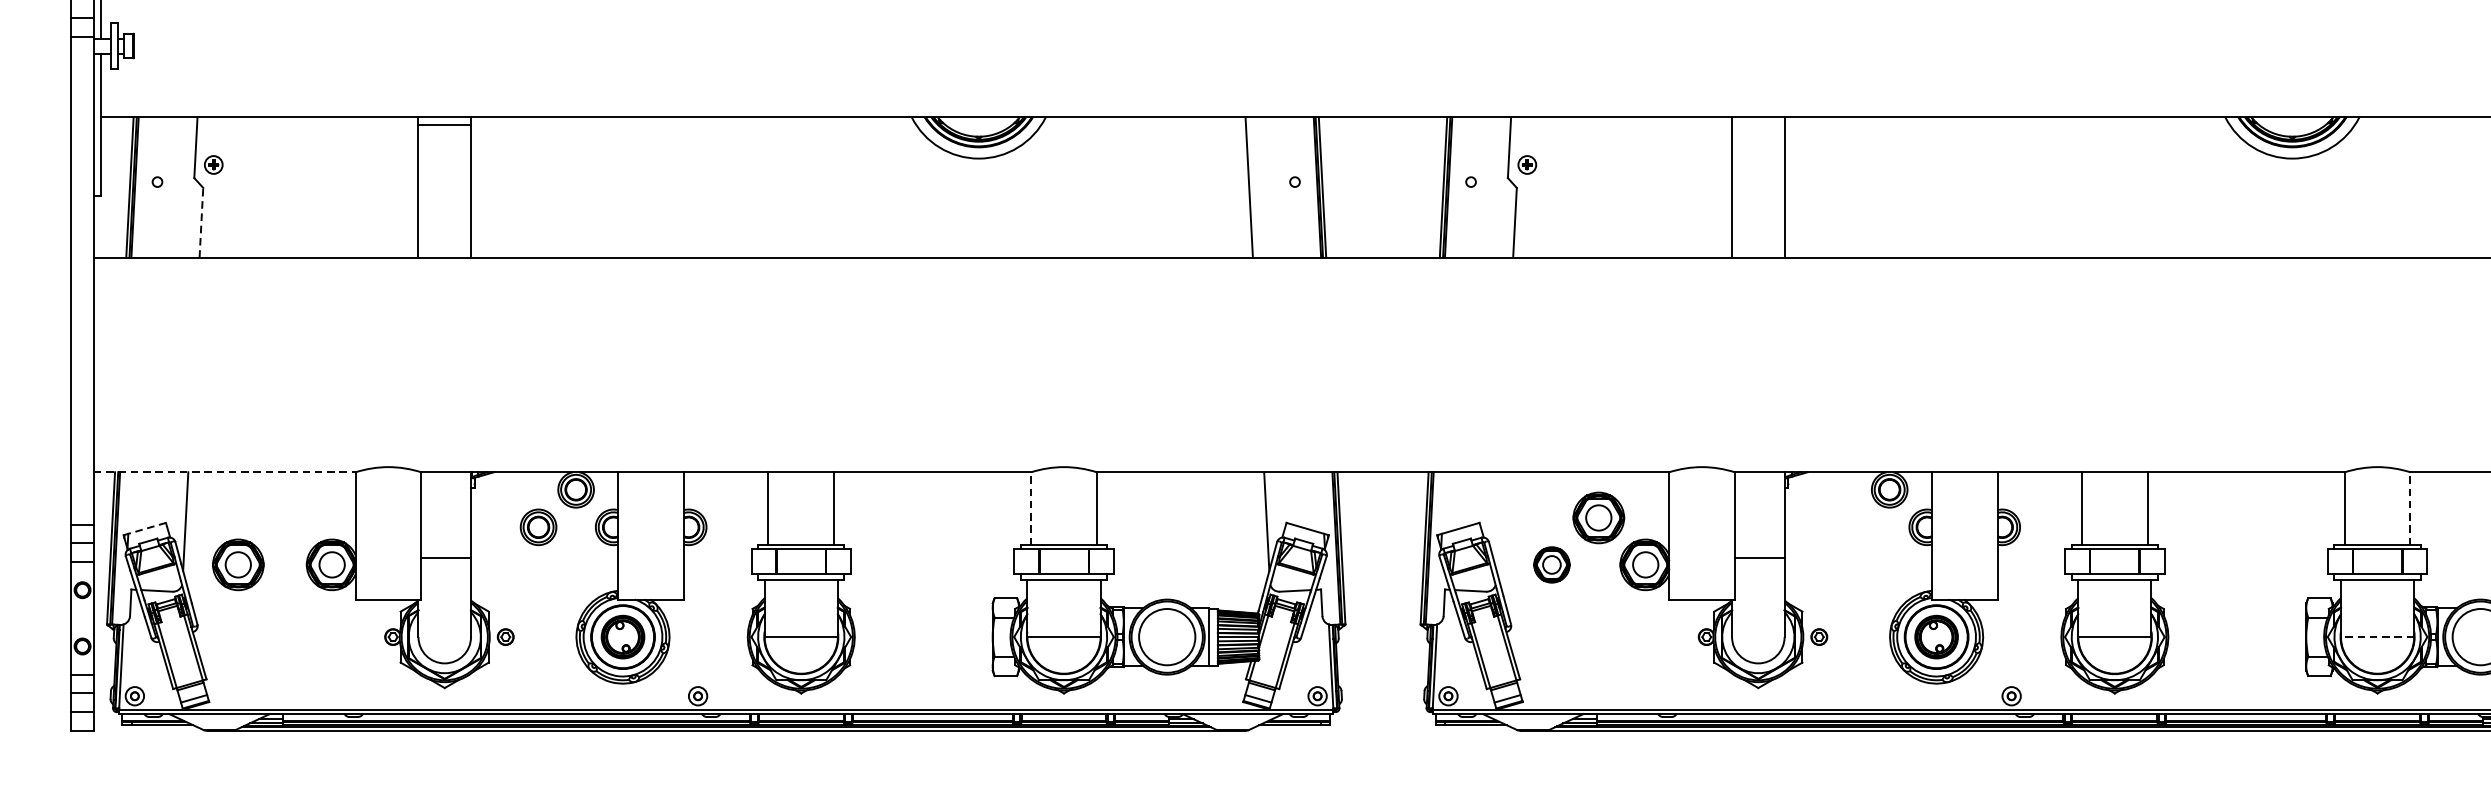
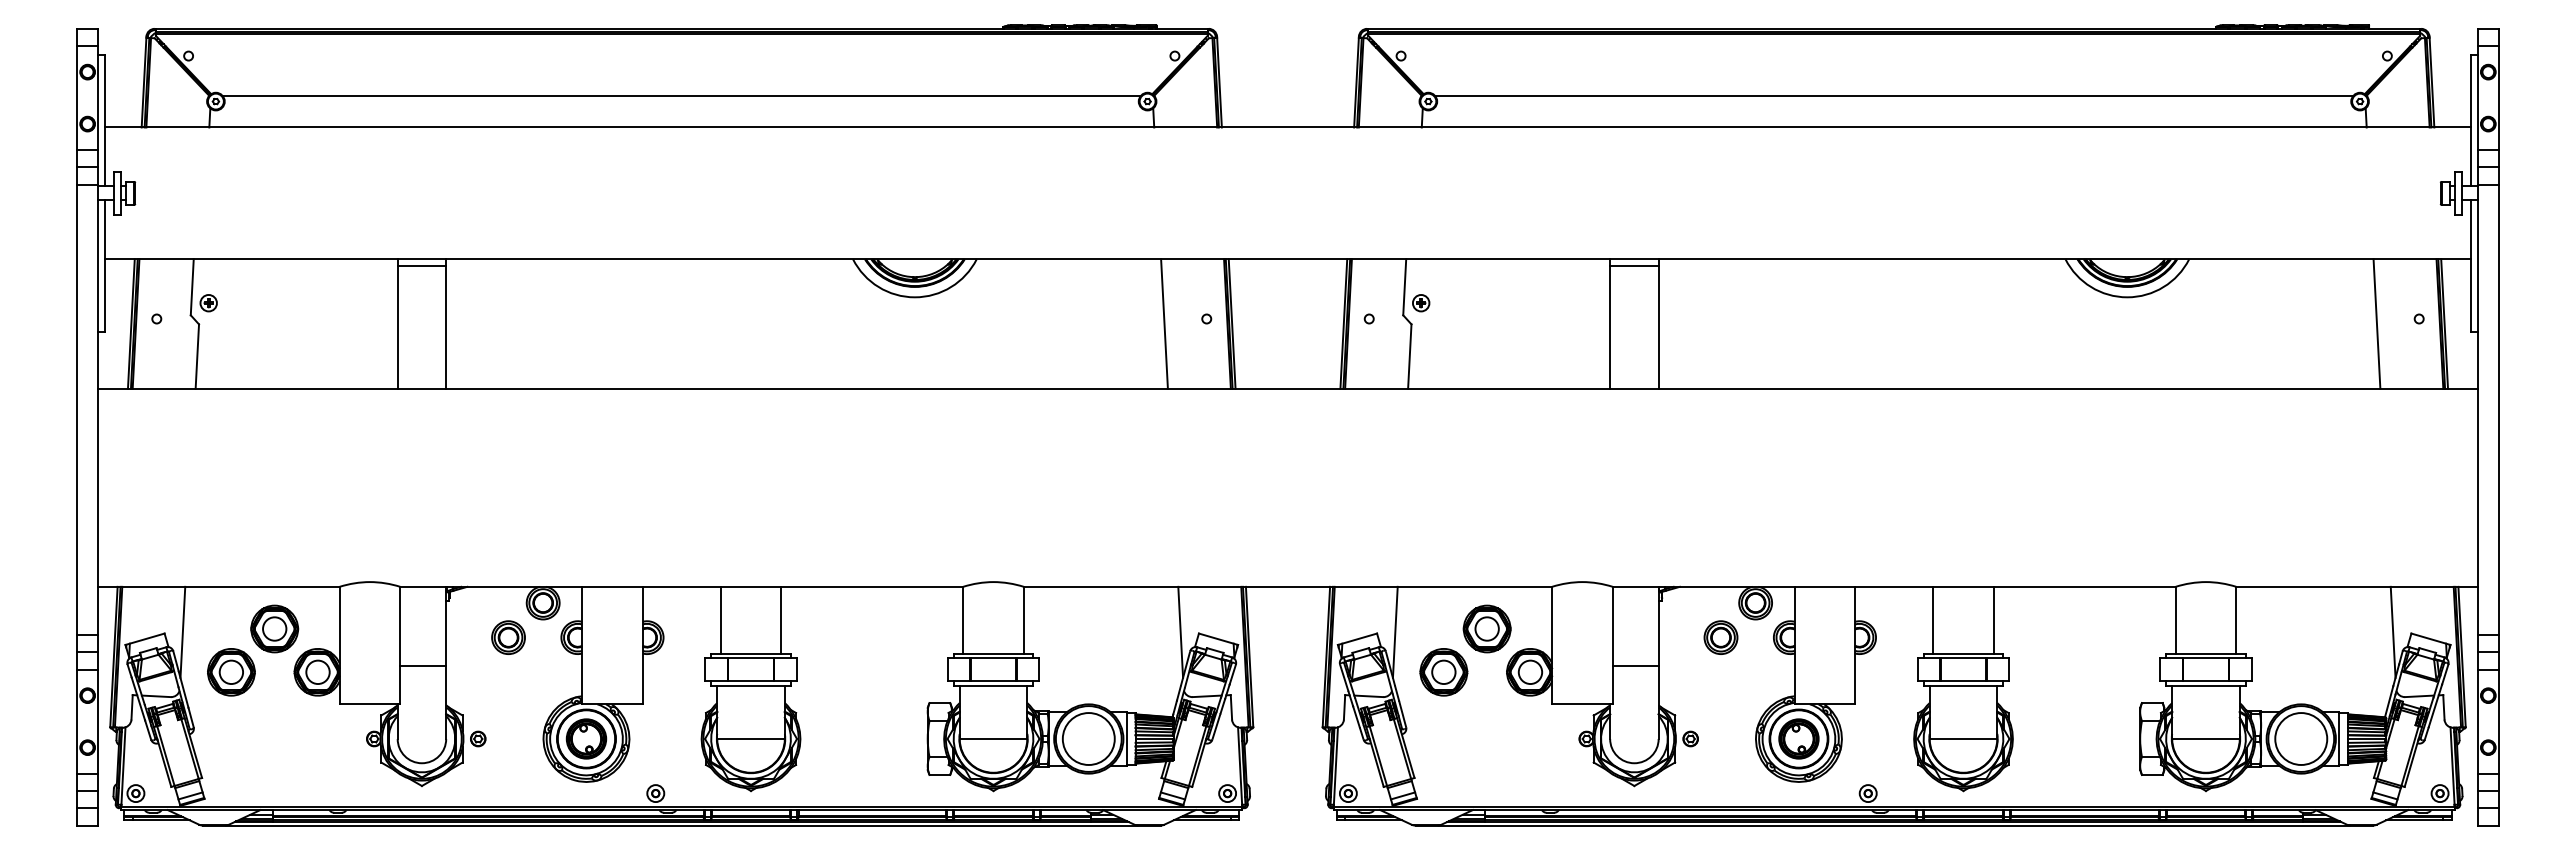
line: (1758, 125) -> (1634, 266), added
line: (201, 222) -> (197, 356), dashed -> solid
line: (224, 471) -> (218, 586), dashed -> solid
line: (1031, 508) -> (963, 620), dashed -> solid
line: (2410, 508) -> (2236, 620), dashed -> solid
part: (285, 517) -> (274, 628), added
line: (1498, 520) -> (1394, 631), added
part: (1851, 527) -> (1720, 637), added
line: (145, 529) -> (145, 639), dashed -> solid
part: (1551, 565) -> (1443, 672), size x1.43
line: (2377, 637) -> (2205, 739), dashed -> solid

